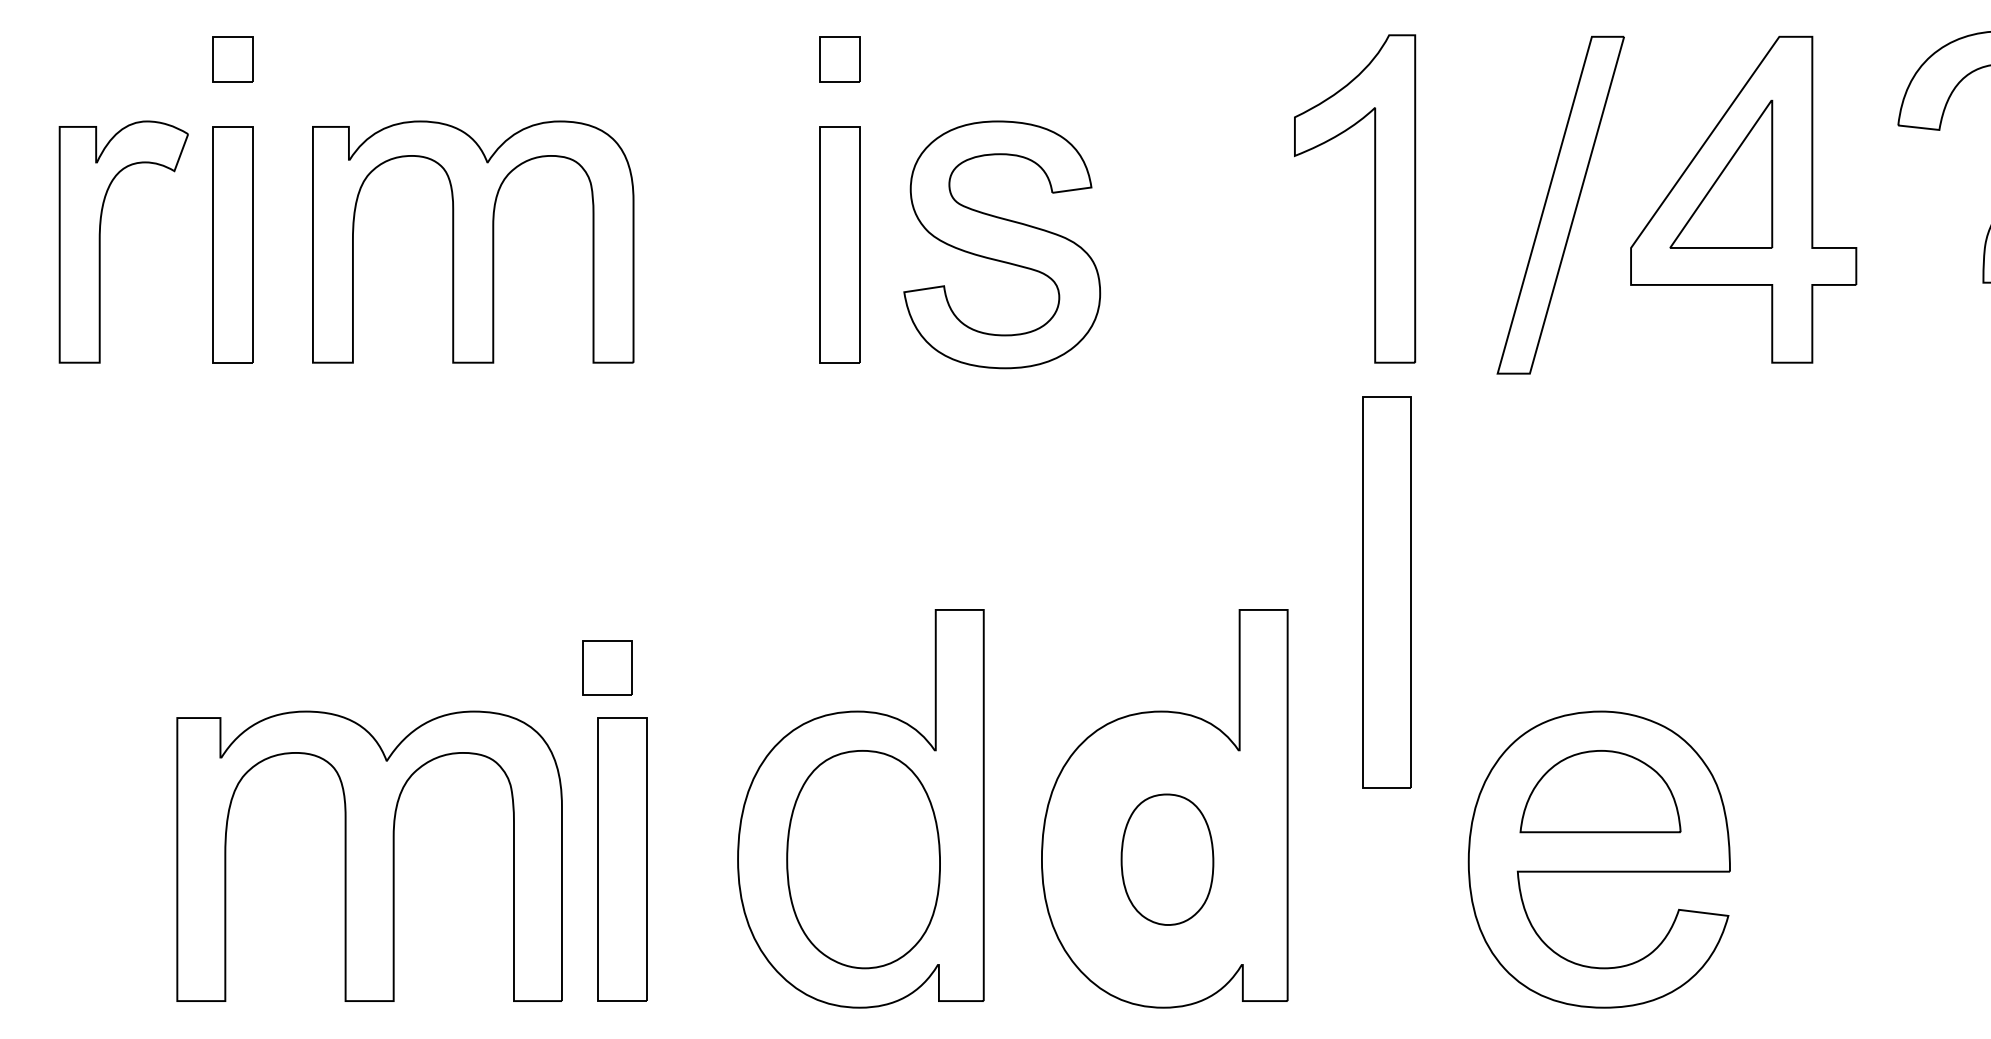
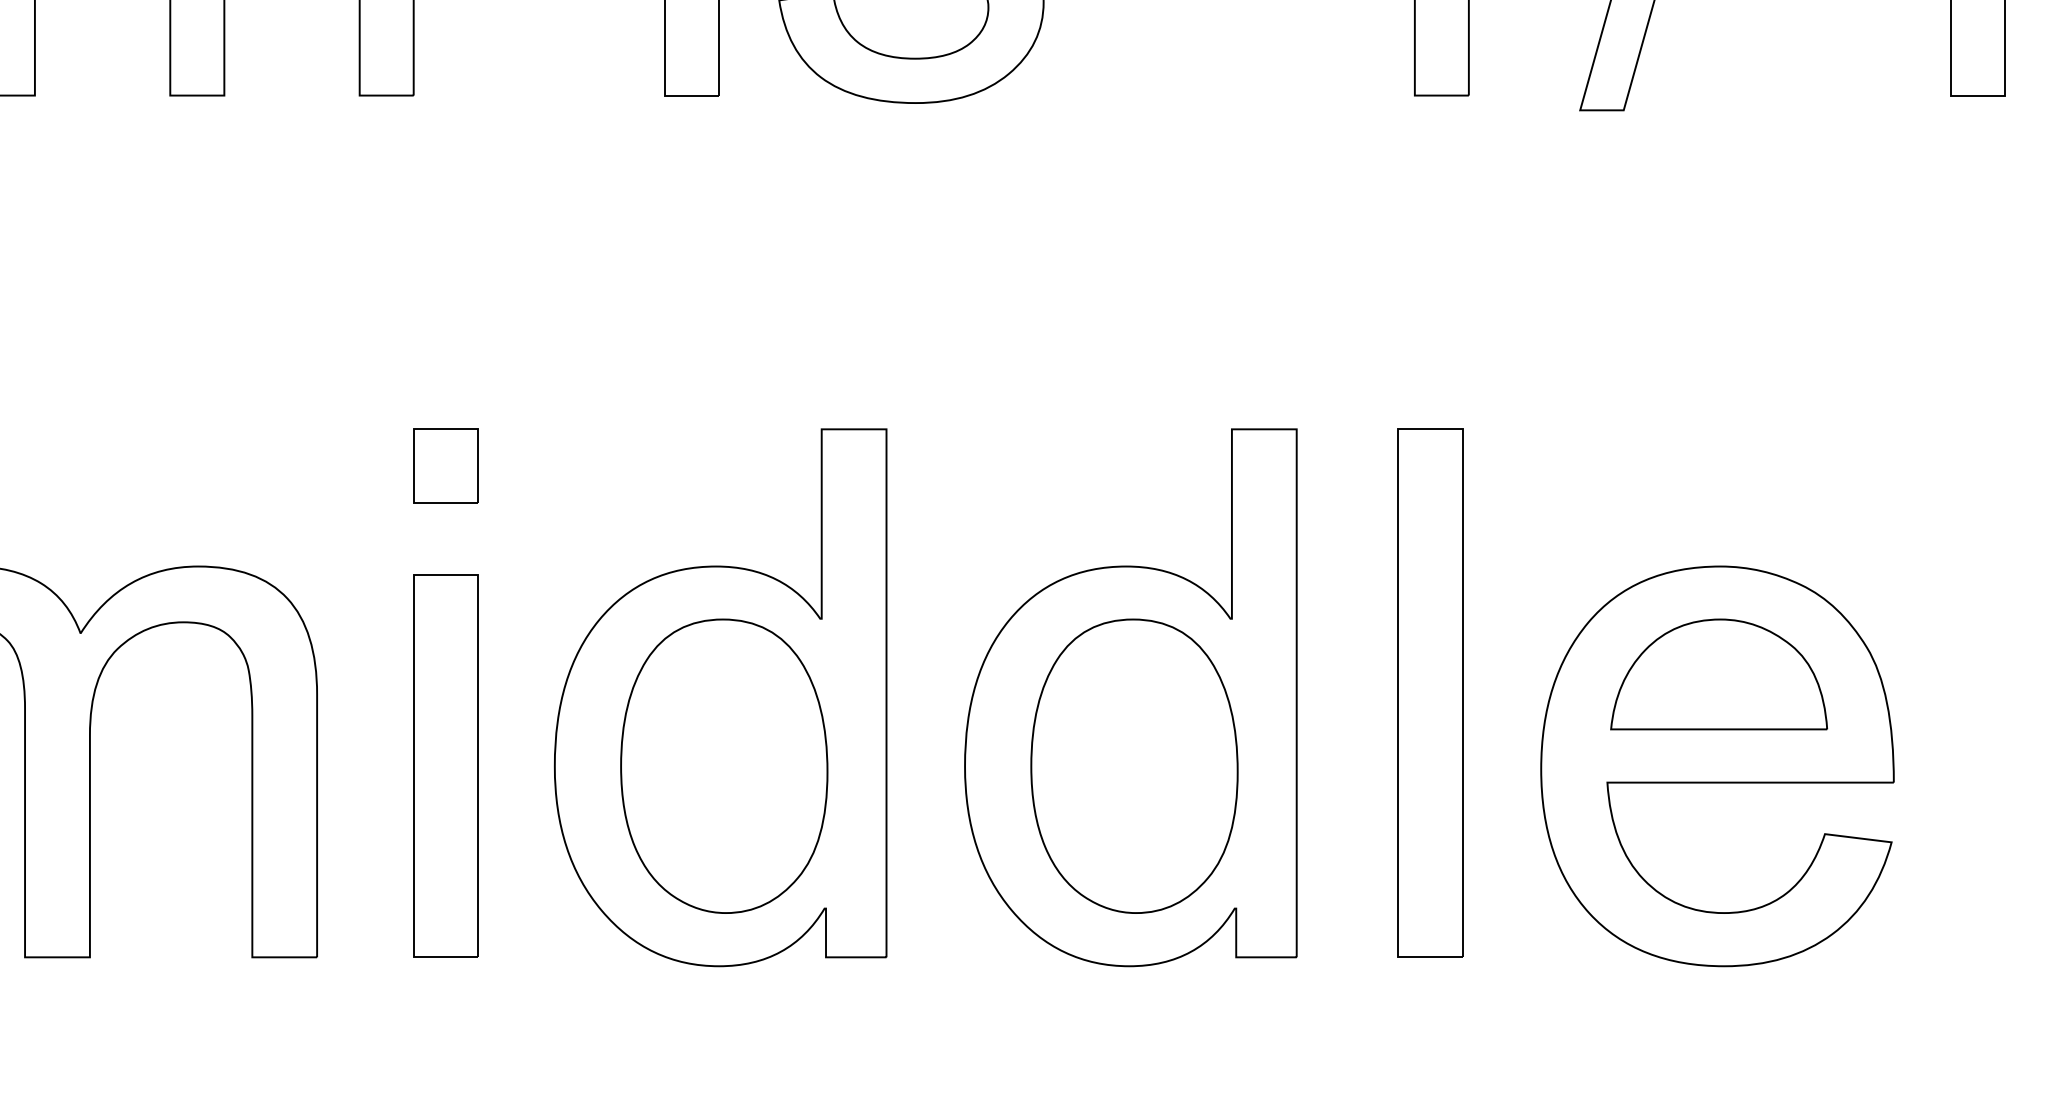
part: (1386, 592) -> (1430, 693), moved
part: (607, 667) -> (446, 465), moved
part: (622, 859) -> (446, 766), moved
part: (1167, 859) -> (1134, 766), size x1.67

